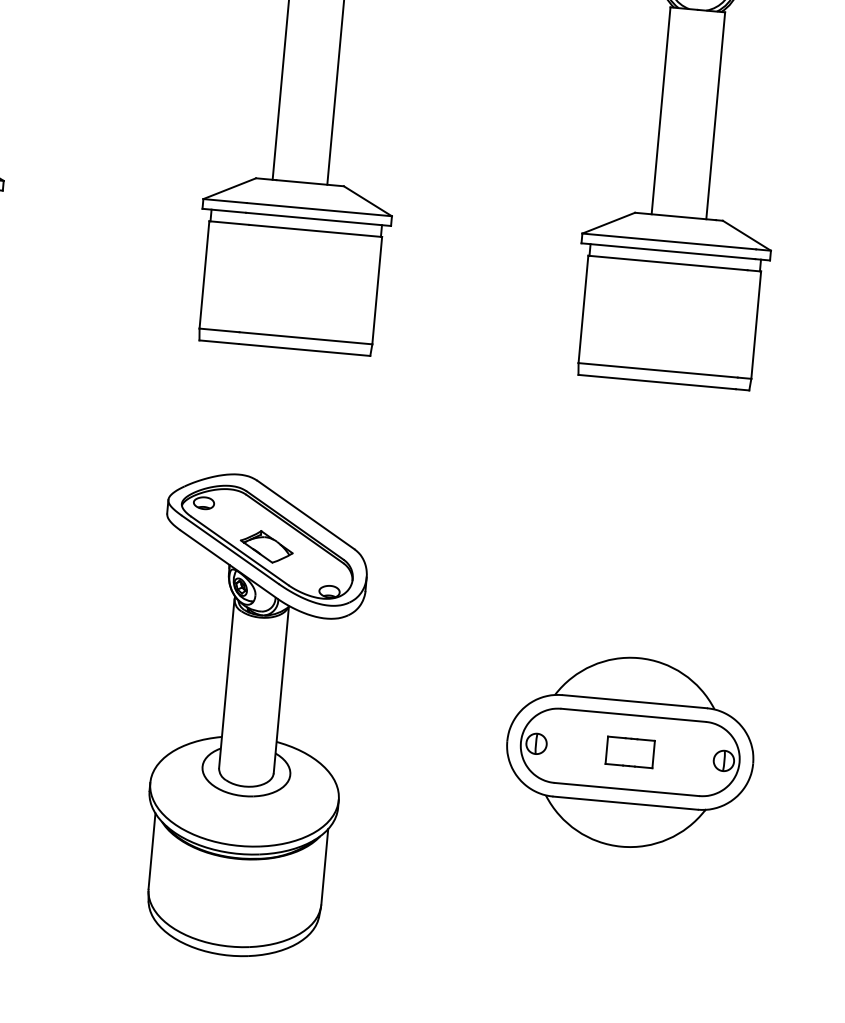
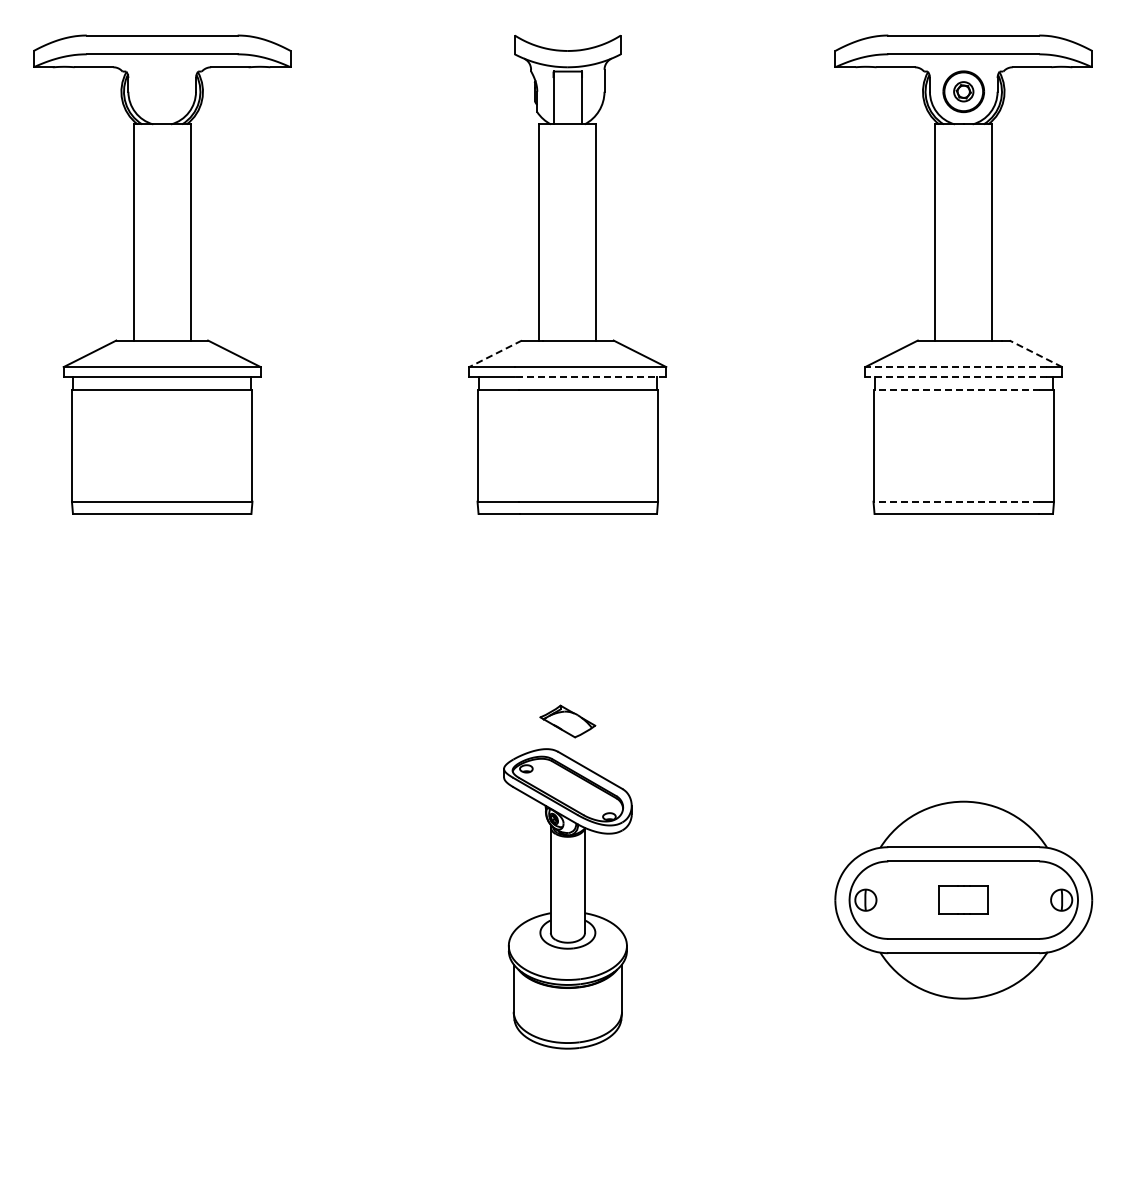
line: (229, 189) -> (495, 354), solid -> dashed
line: (318, 219) -> (590, 377), solid -> dashed
line: (746, 235) -> (1035, 353), solid -> dashed
line: (669, 241) -> (956, 367), solid -> dashed
line: (668, 251) -> (956, 377), solid -> dashed
line: (667, 262) -> (956, 389), solid -> dashed
line: (658, 370) -> (956, 501), solid -> dashed
part: (251, 716) -> (567, 898), size x0.6

